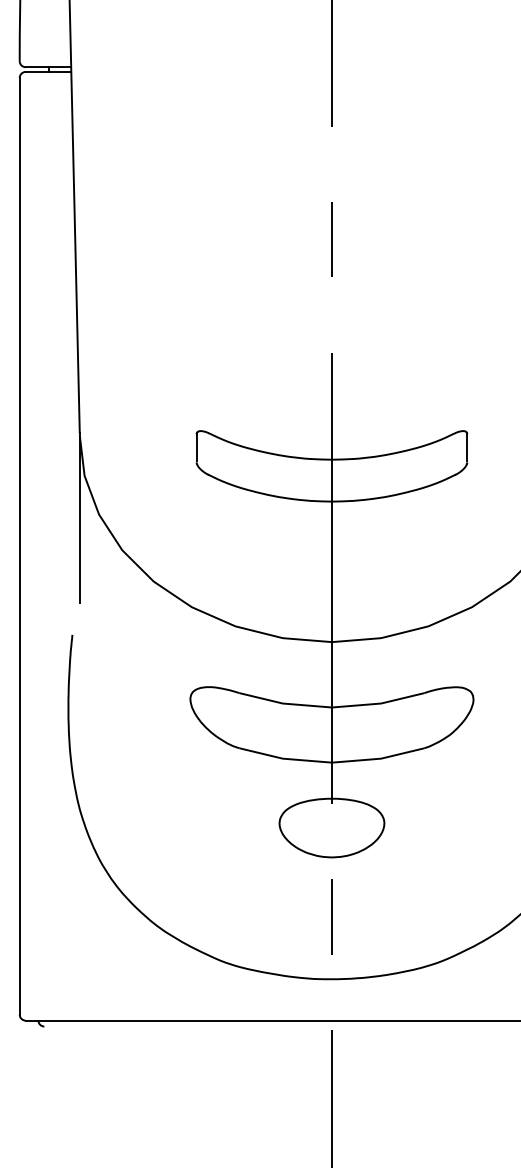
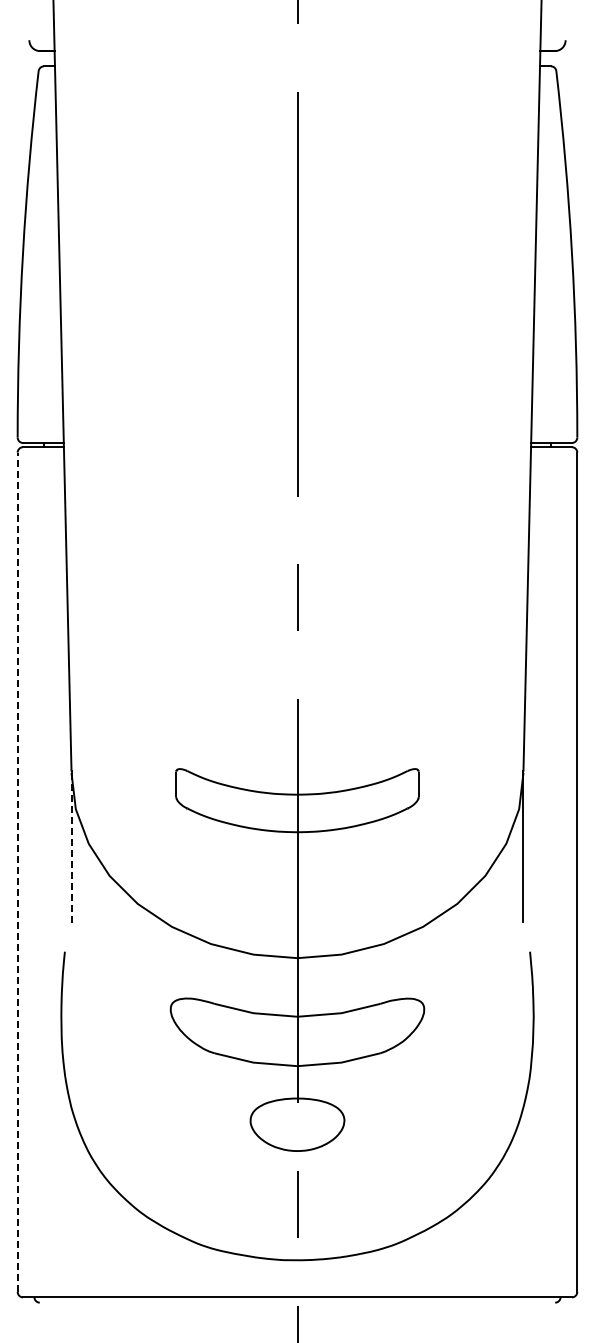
line: (79, 518) -> (71, 847), solid -> dashed
line: (19, 546) -> (17, 872), solid -> dashed

